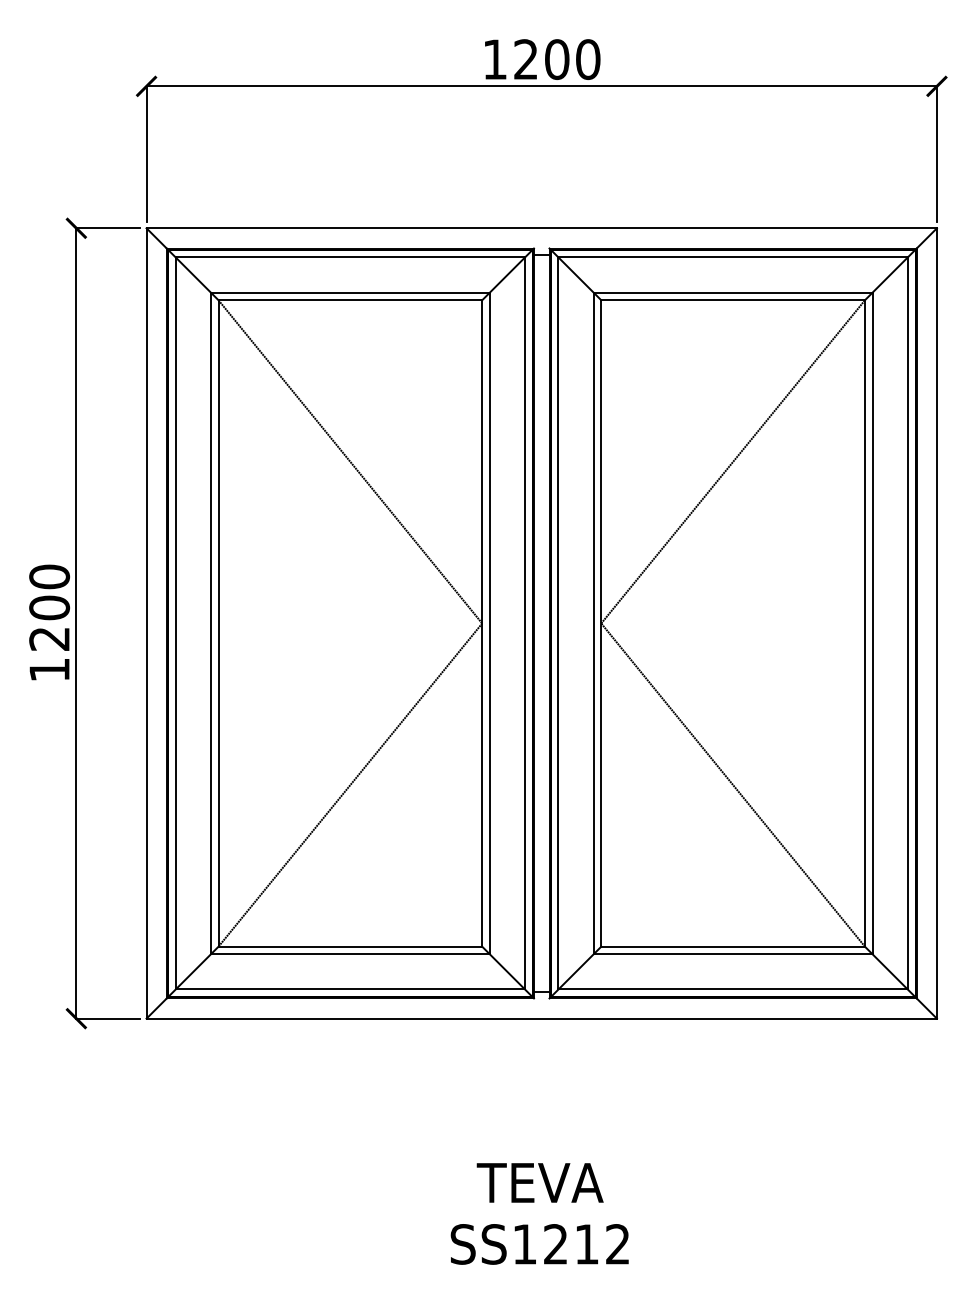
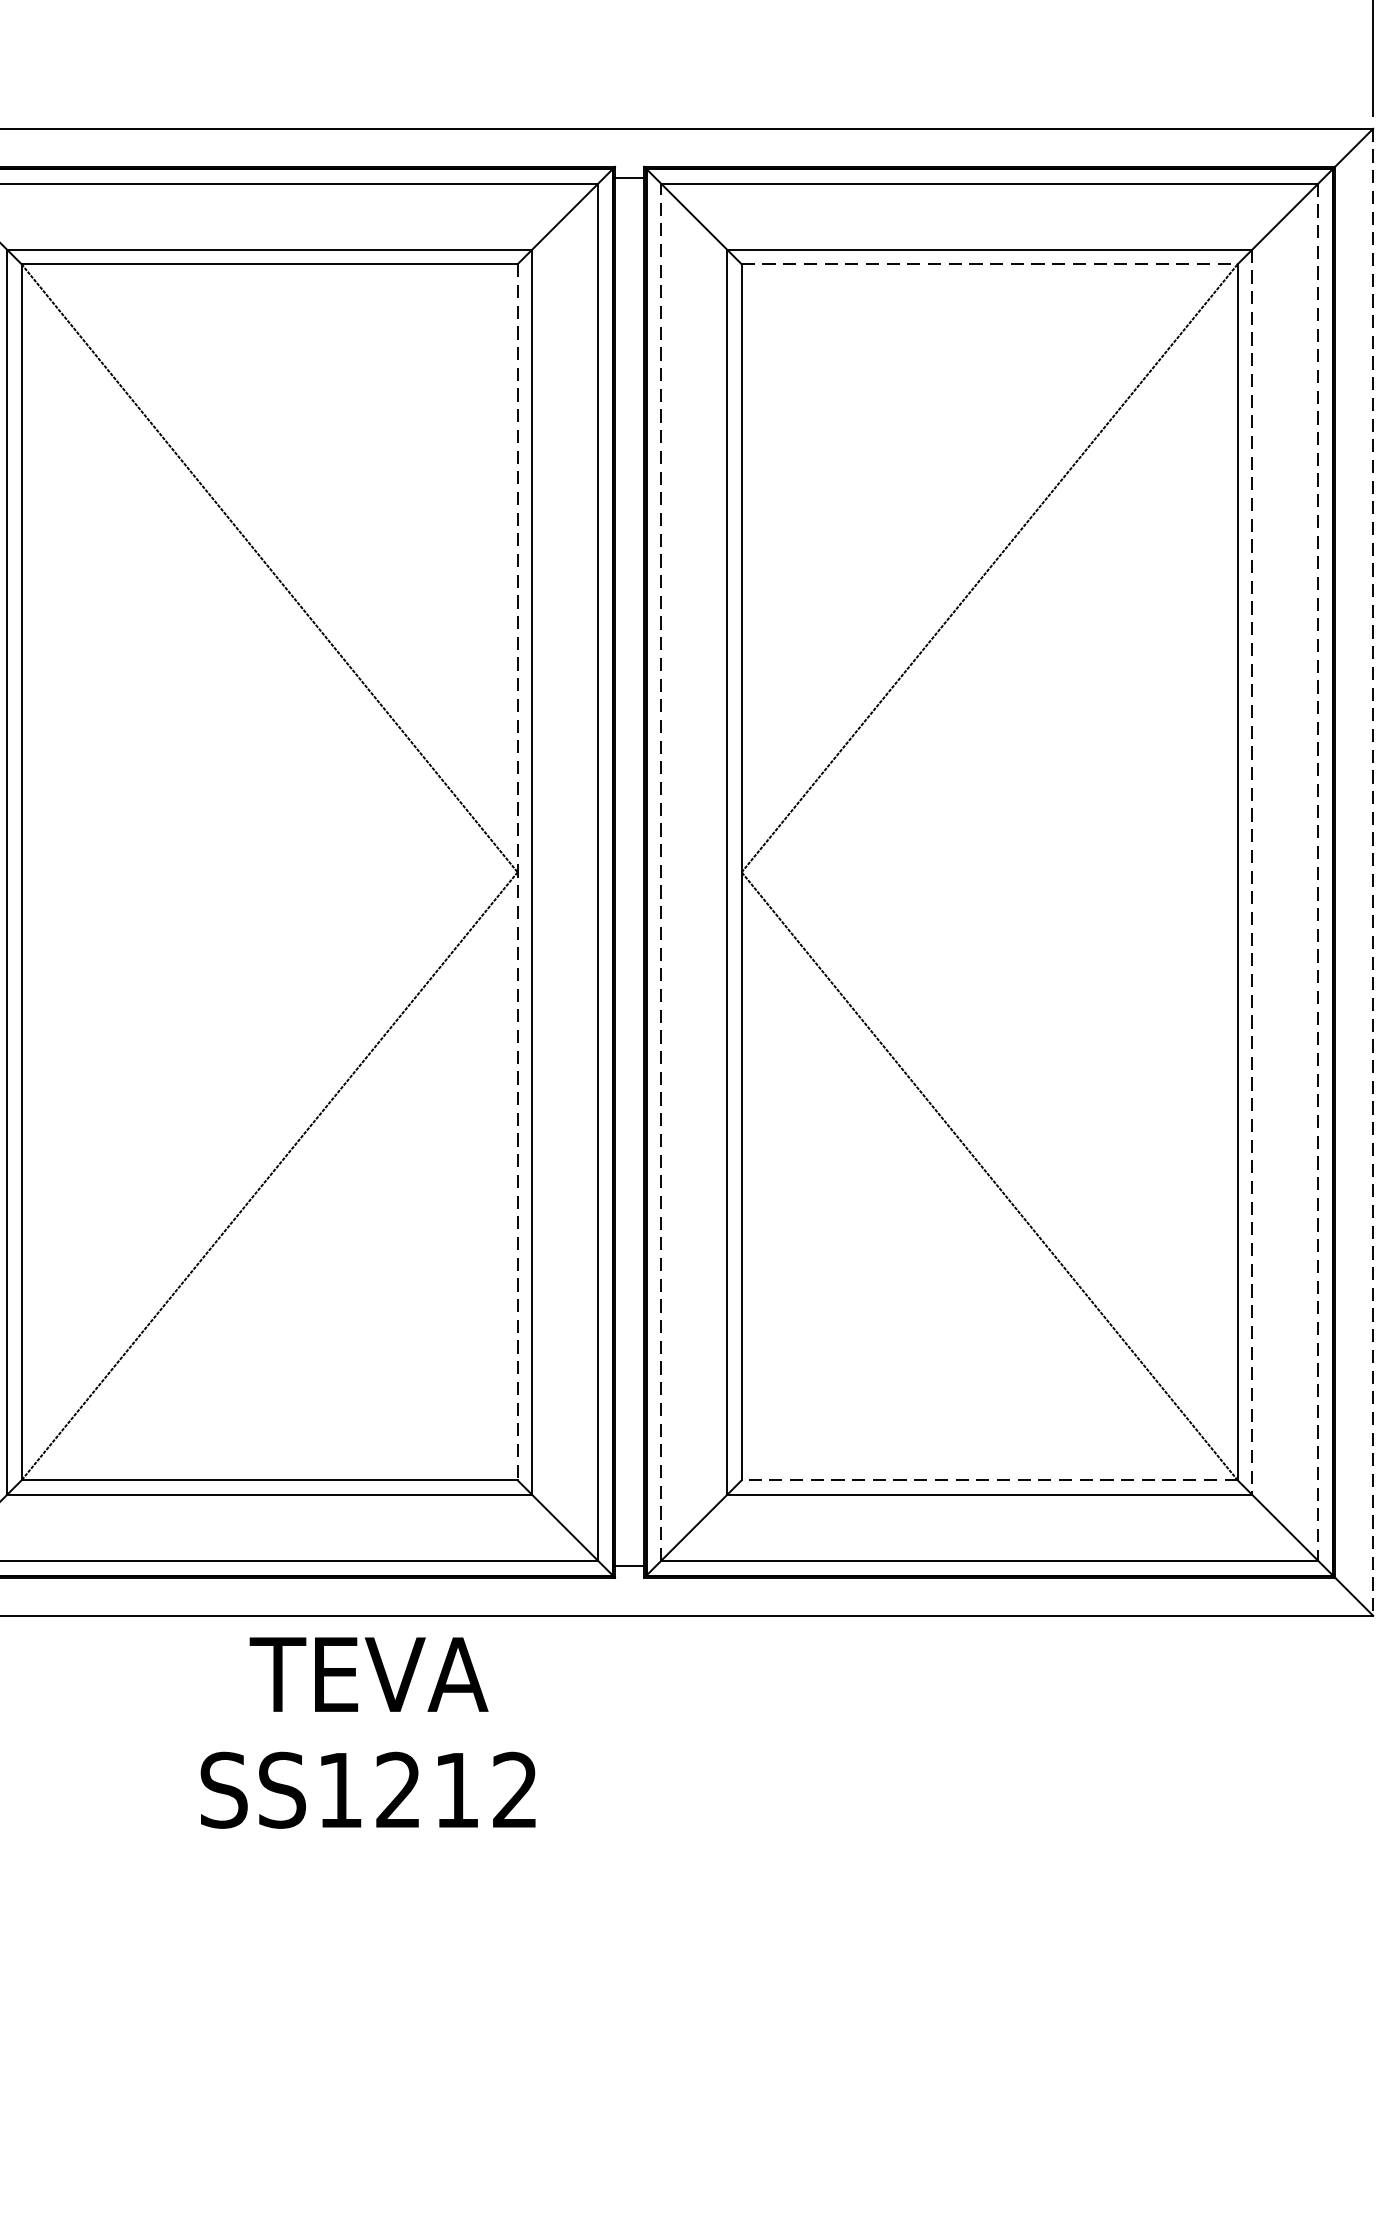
line: (733, 300) -> (990, 264), solid -> dashed
line: (558, 622) -> (661, 870), solid -> dashed
line: (482, 623) -> (518, 872), solid -> dashed
line: (872, 623) -> (1251, 872), solid -> dashed
line: (907, 623) -> (1317, 872), solid -> dashed
line: (936, 623) -> (1372, 872), solid -> dashed
line: (733, 946) -> (990, 1480), solid -> dashed
text: (539, 1213) -> (367, 1732), moved

